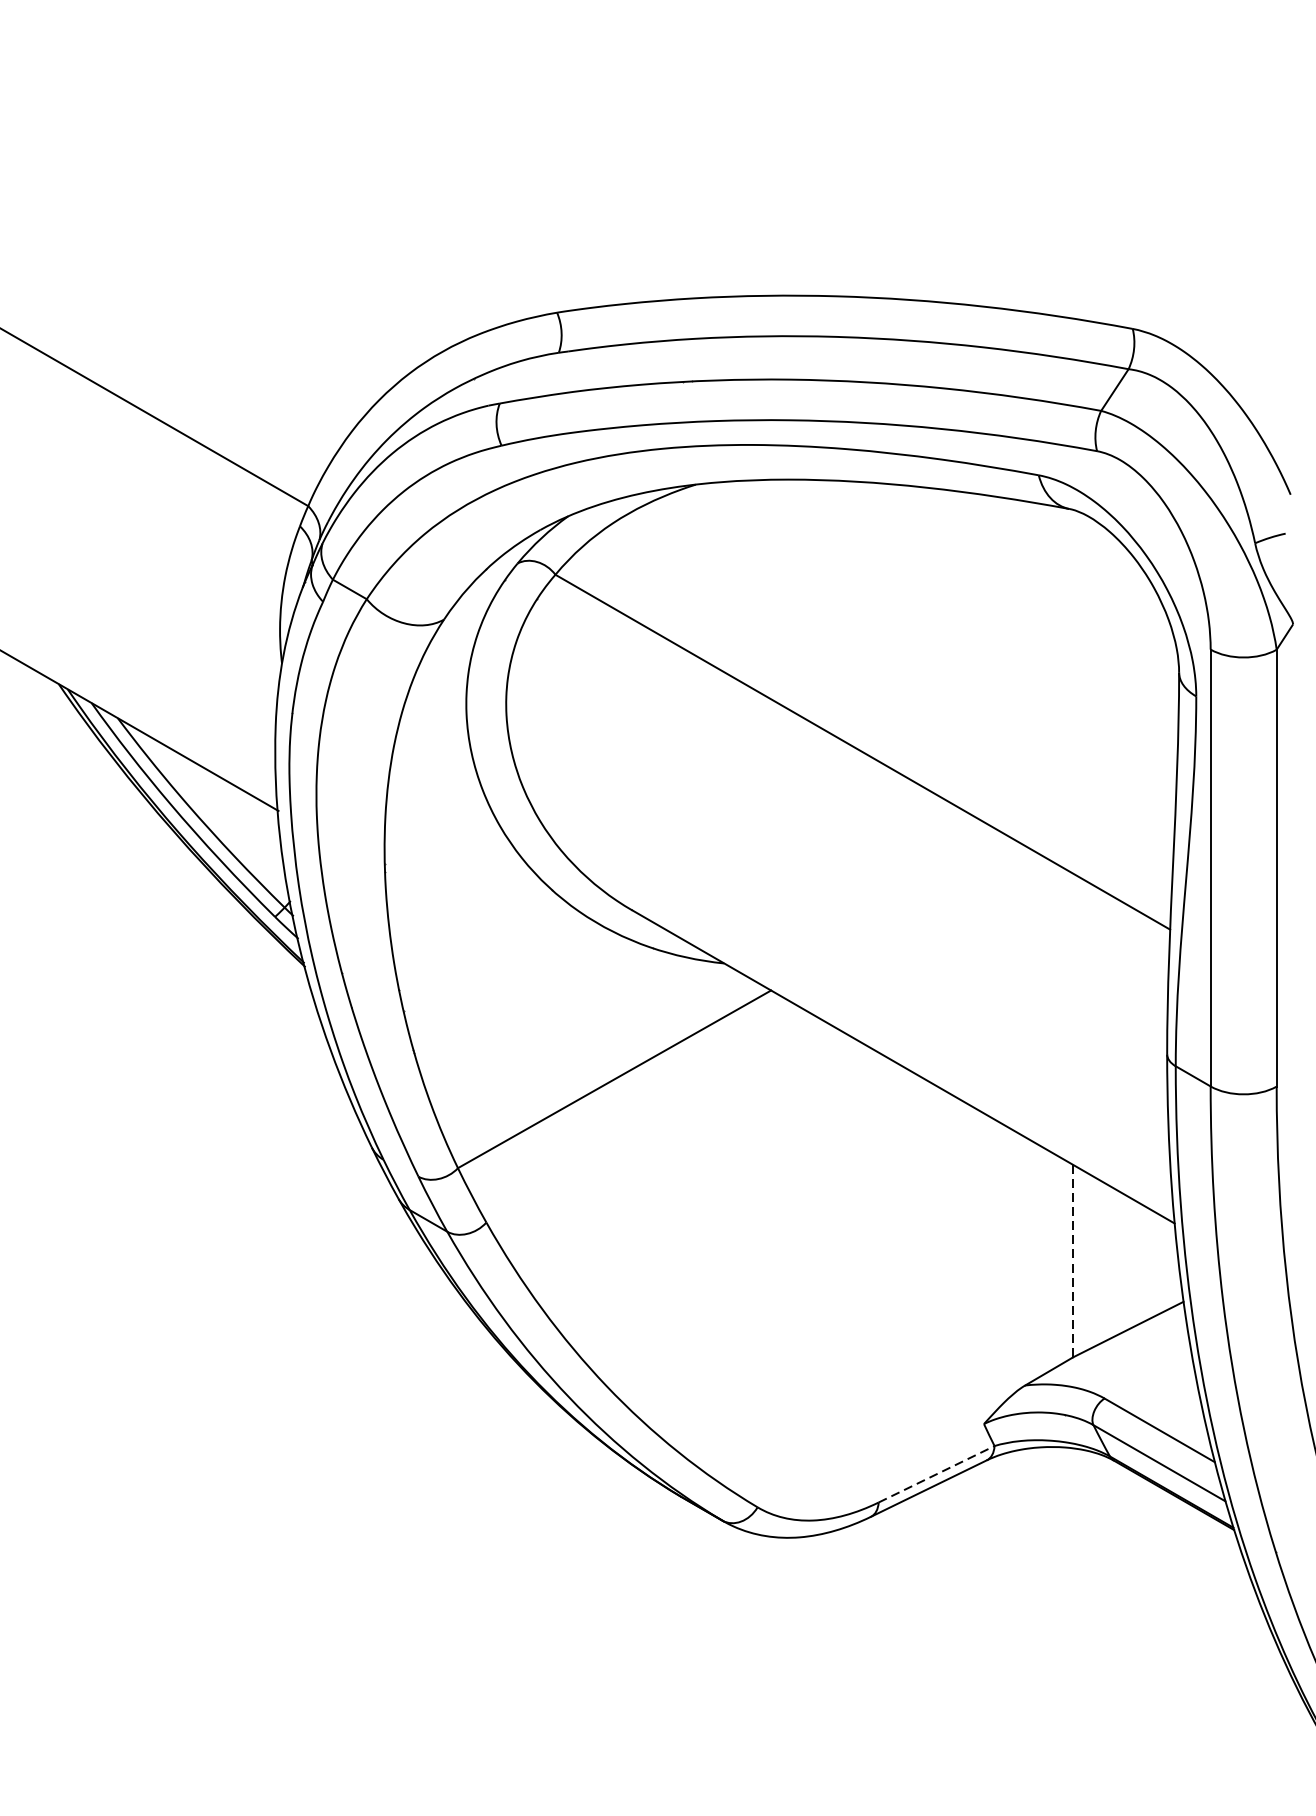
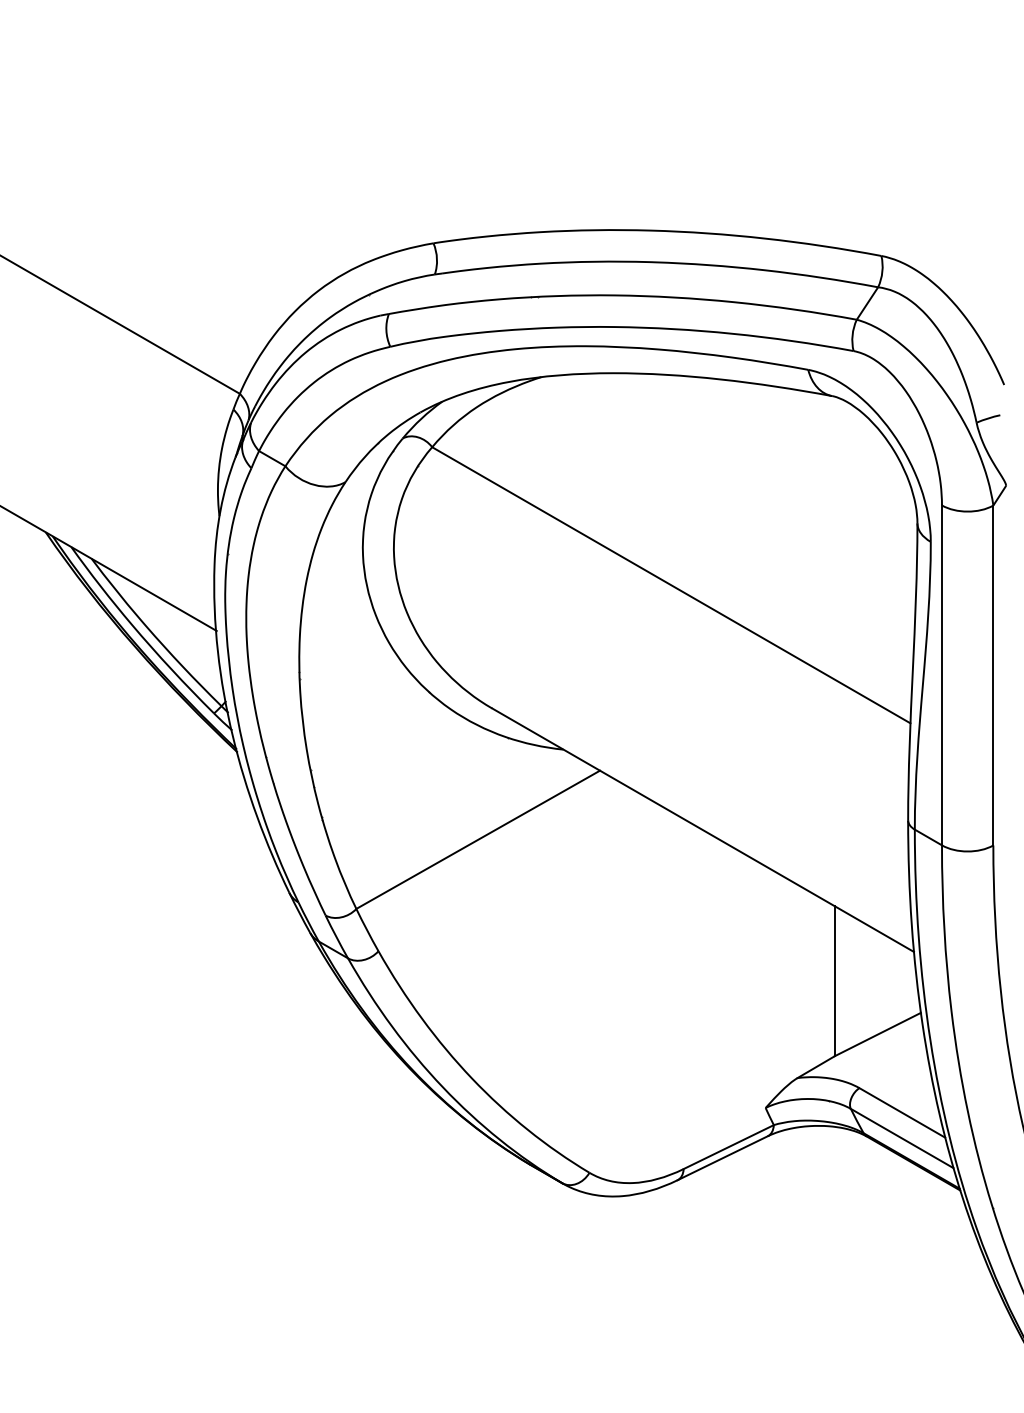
line: (1072, 1261) -> (834, 981), dashed -> solid
line: (937, 1473) -> (729, 1146), dashed -> solid

